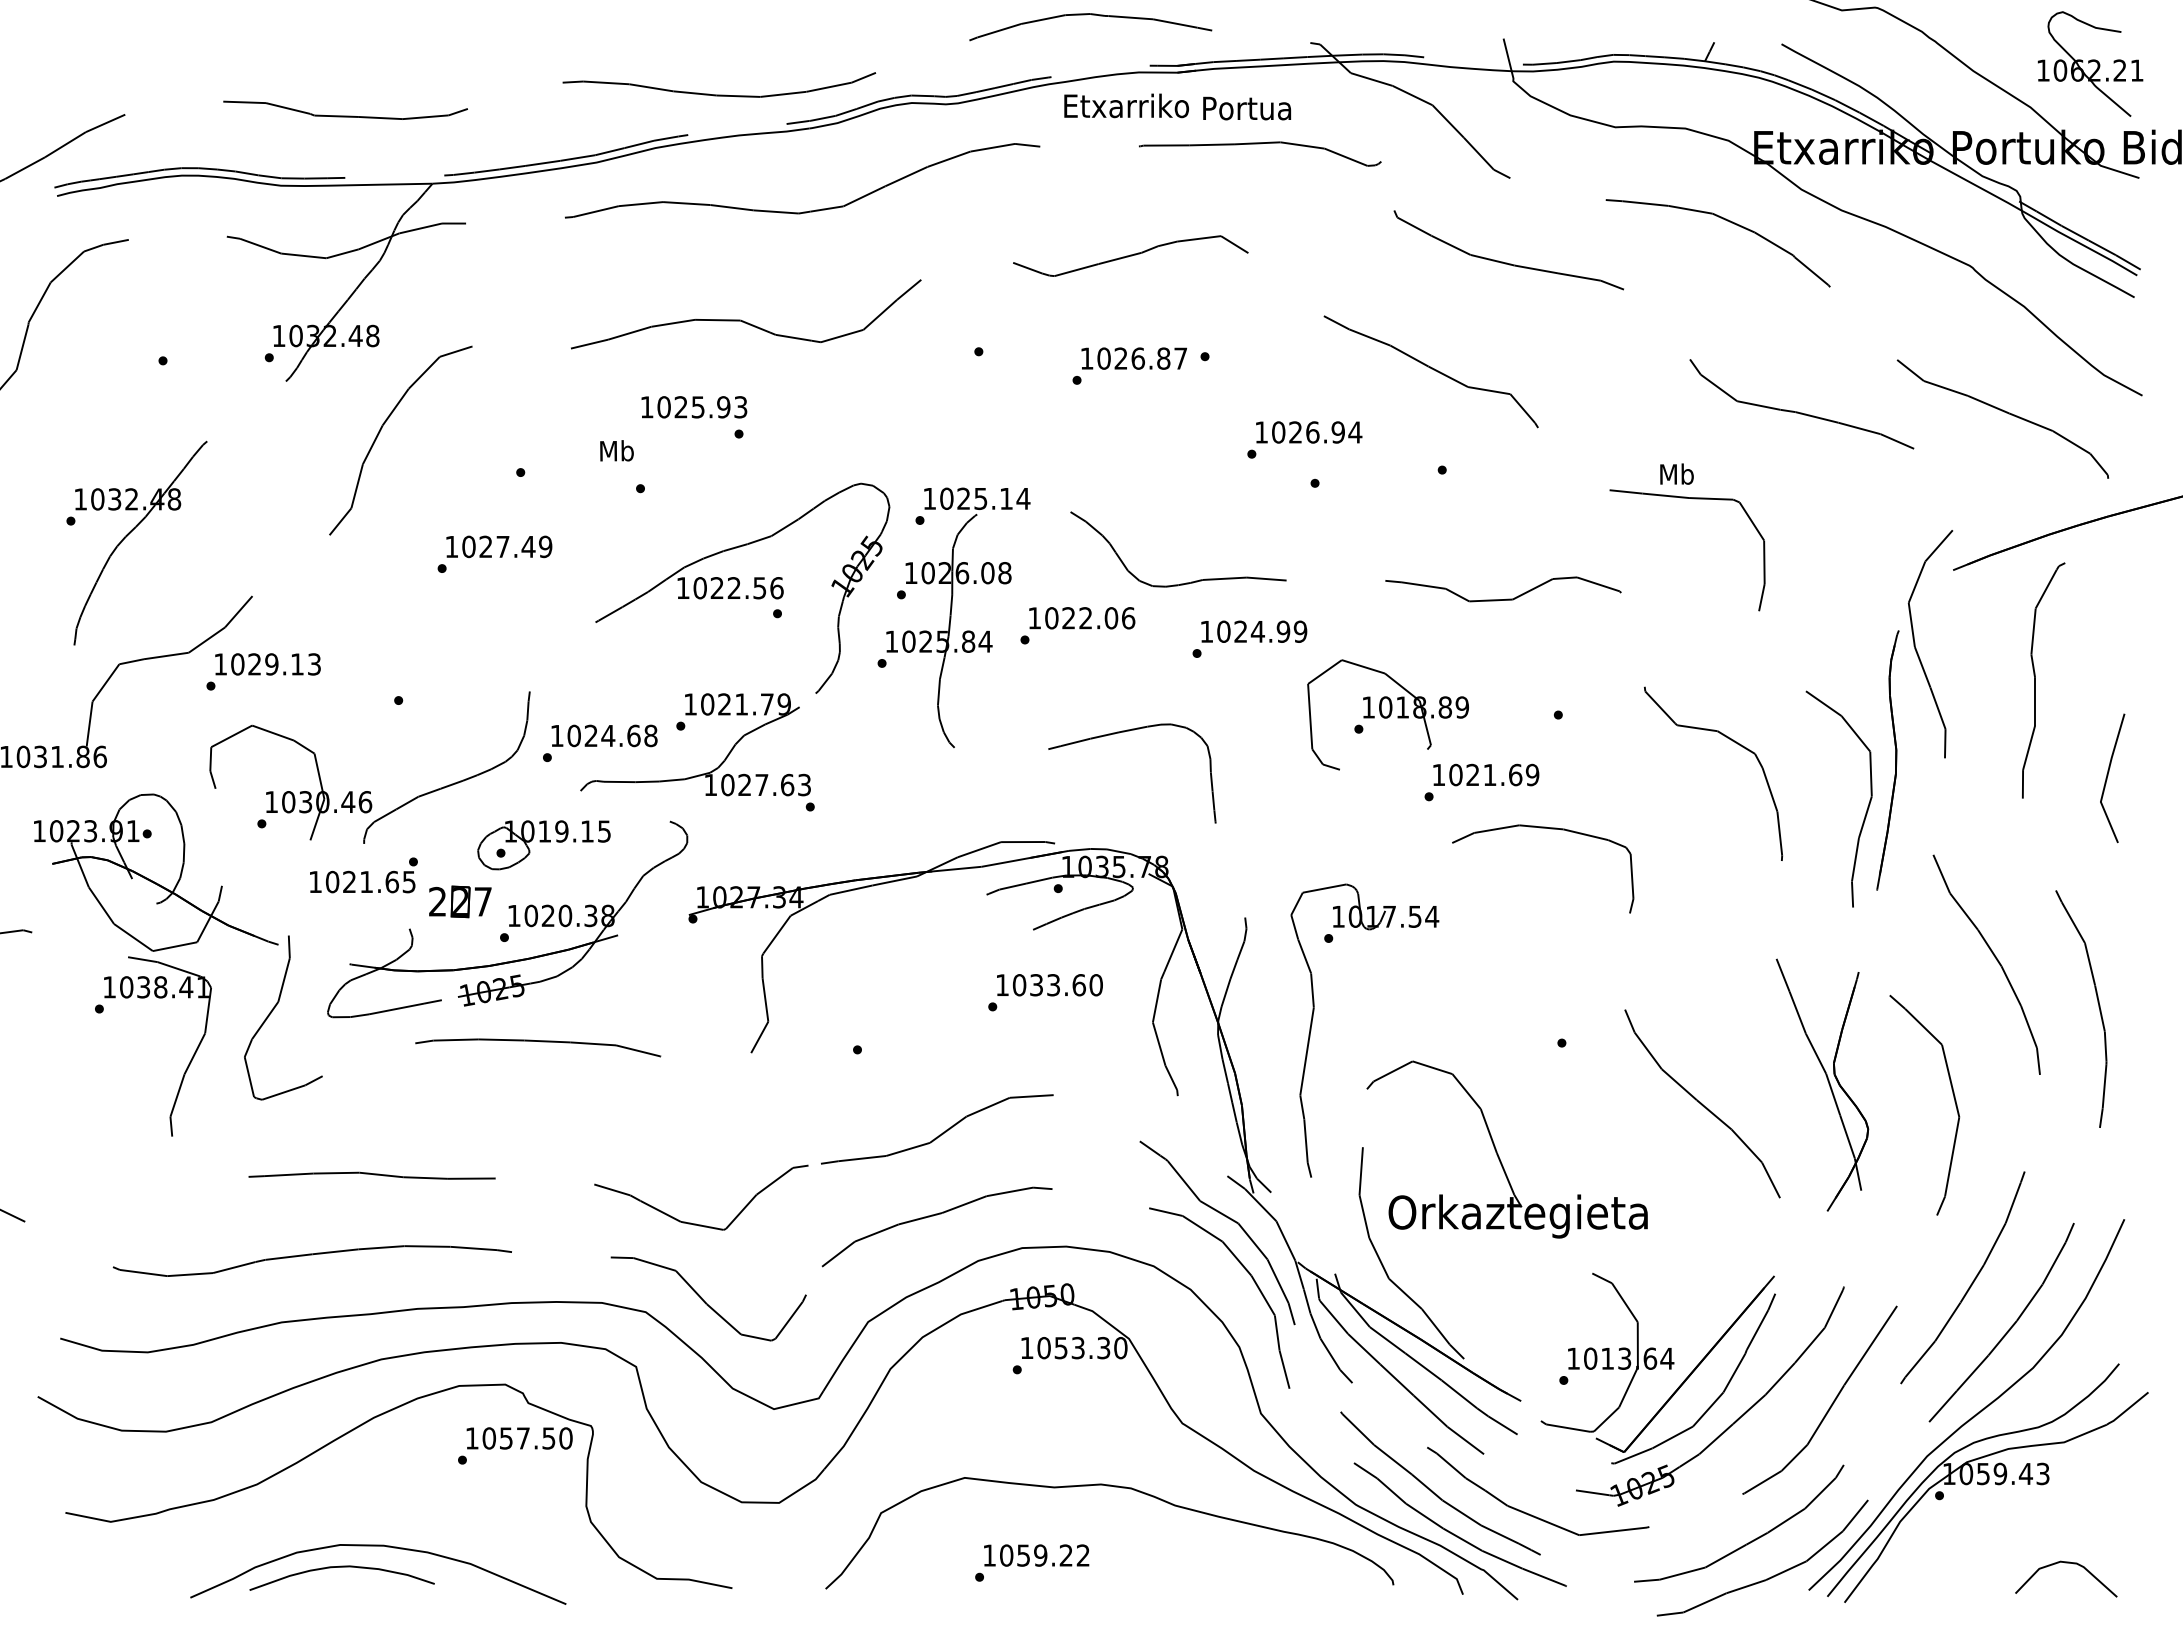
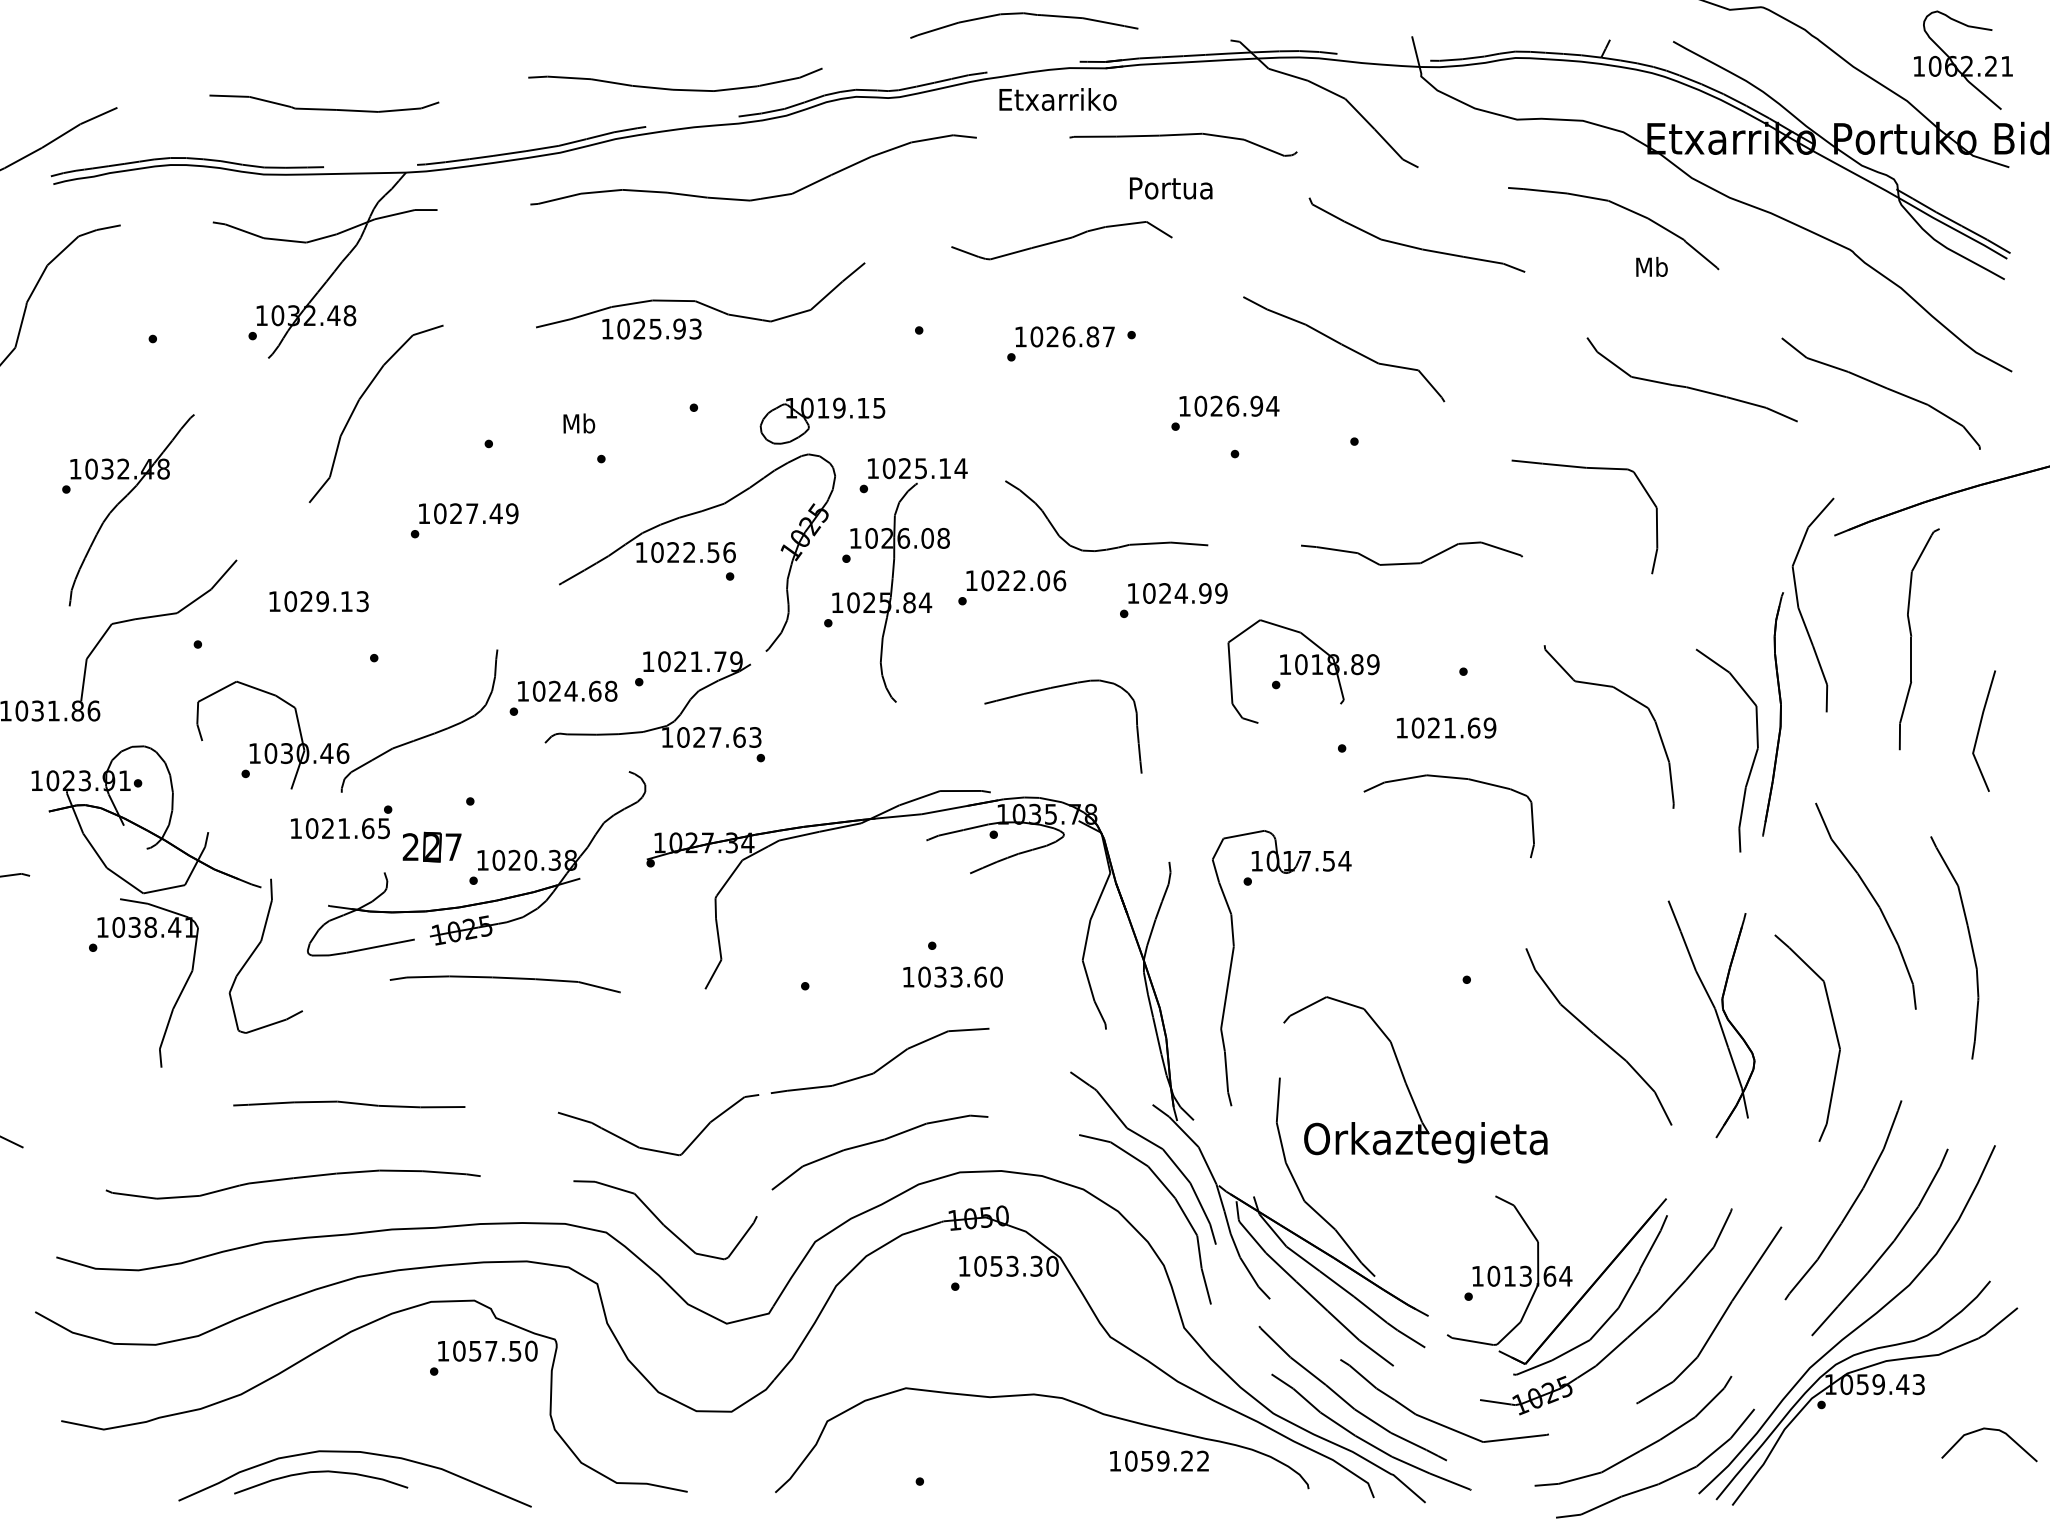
text: (1247, 108) -> (1171, 188), moved
text: (694, 407) -> (652, 329), moved
text: (1676, 473) -> (1651, 266), moved
text: (267, 664) -> (318, 601), moved
text: (1486, 774) -> (1446, 727), moved
part: (543, 845) -> (822, 421), moved
text: (1049, 985) -> (952, 977), moved
text: (1036, 1555) -> (1159, 1461), moved
curve: (2066, 1563) -> (1989, 1430), moved

